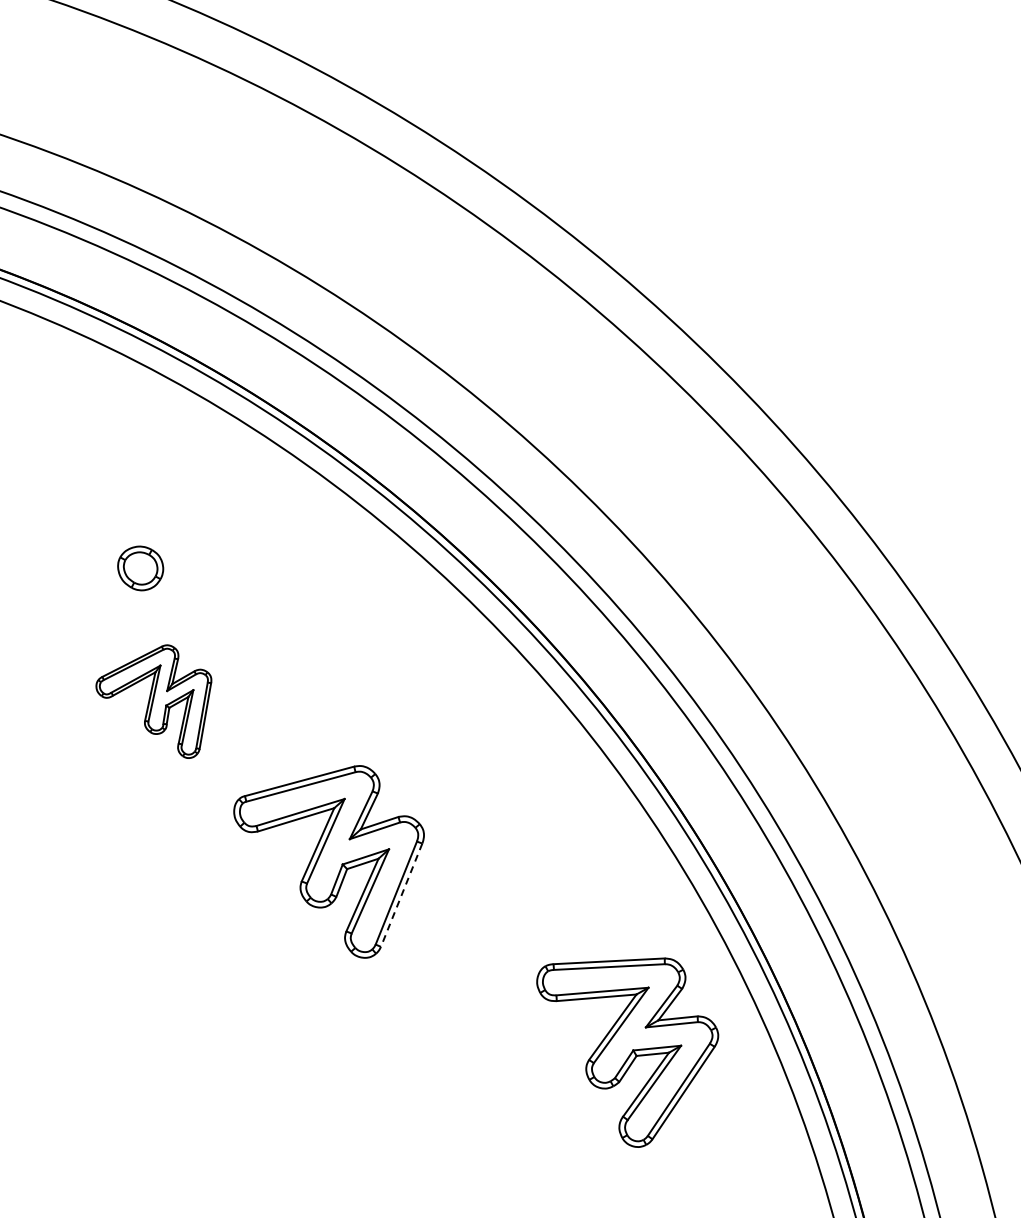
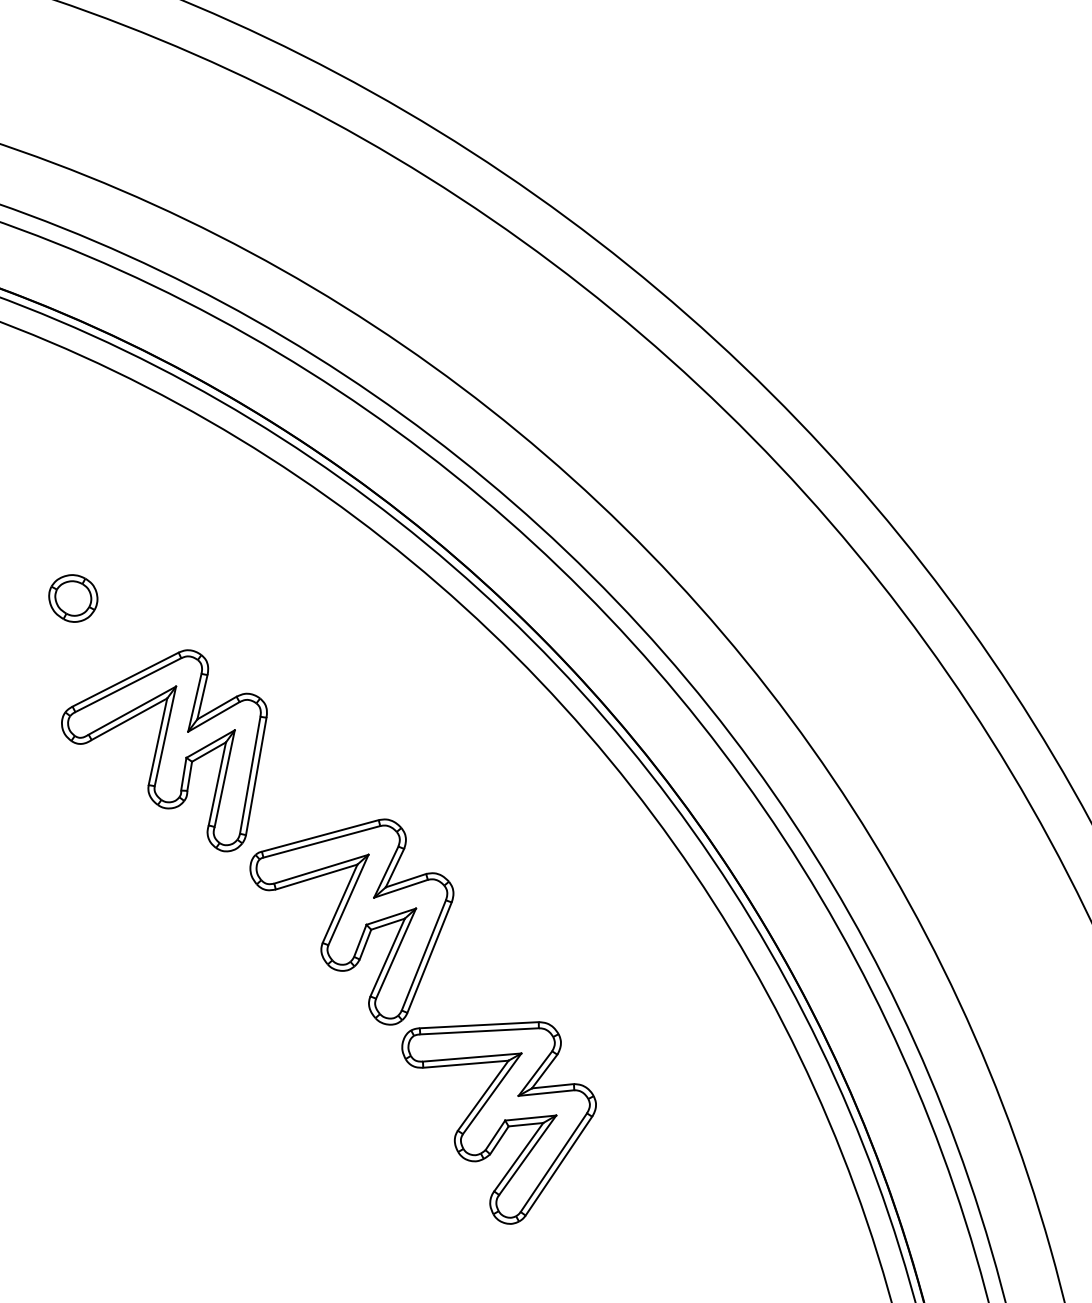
part: (140, 568) -> (73, 598), moved
part: (153, 701) -> (164, 750), size x1.67
line: (401, 895) -> (429, 957), dashed -> solid
part: (627, 1052) -> (498, 1122), moved

